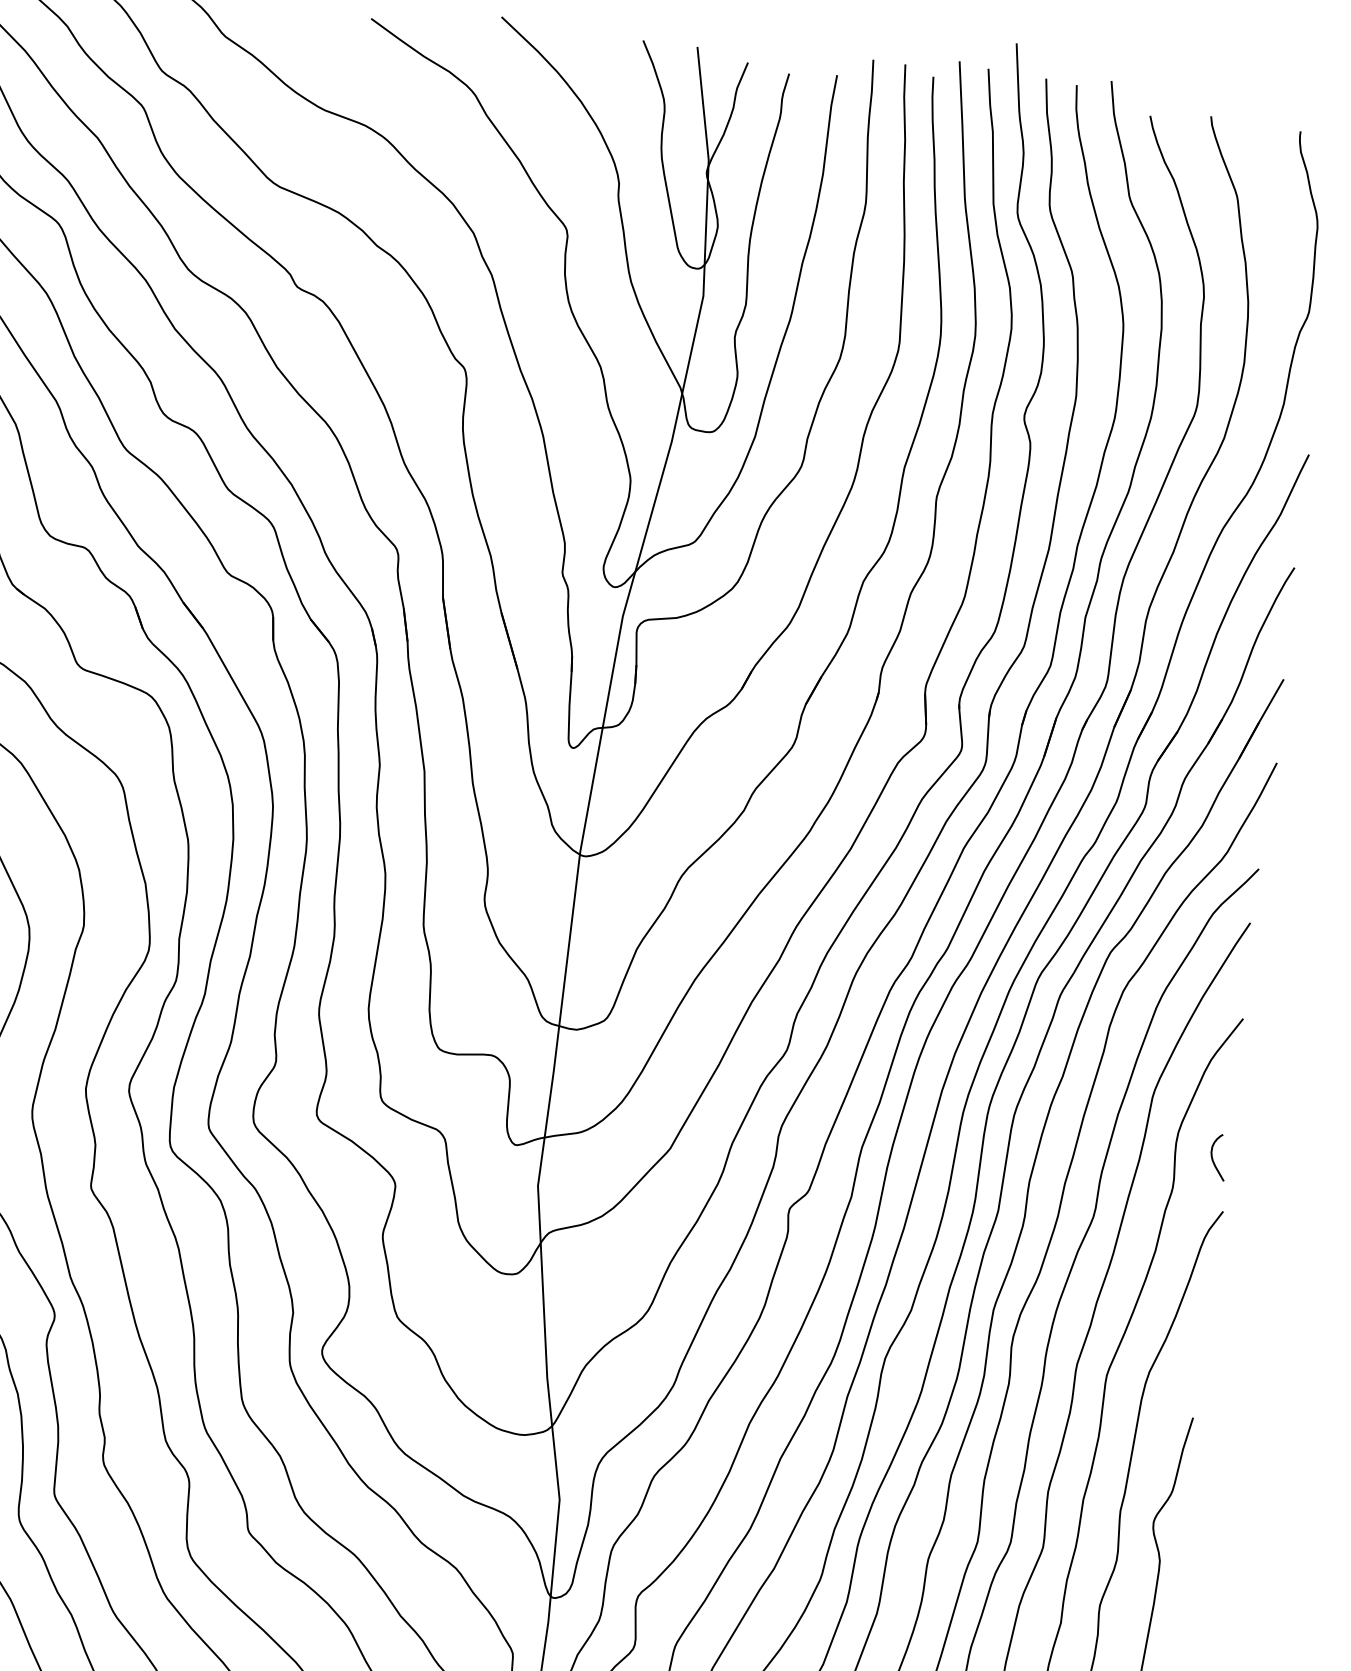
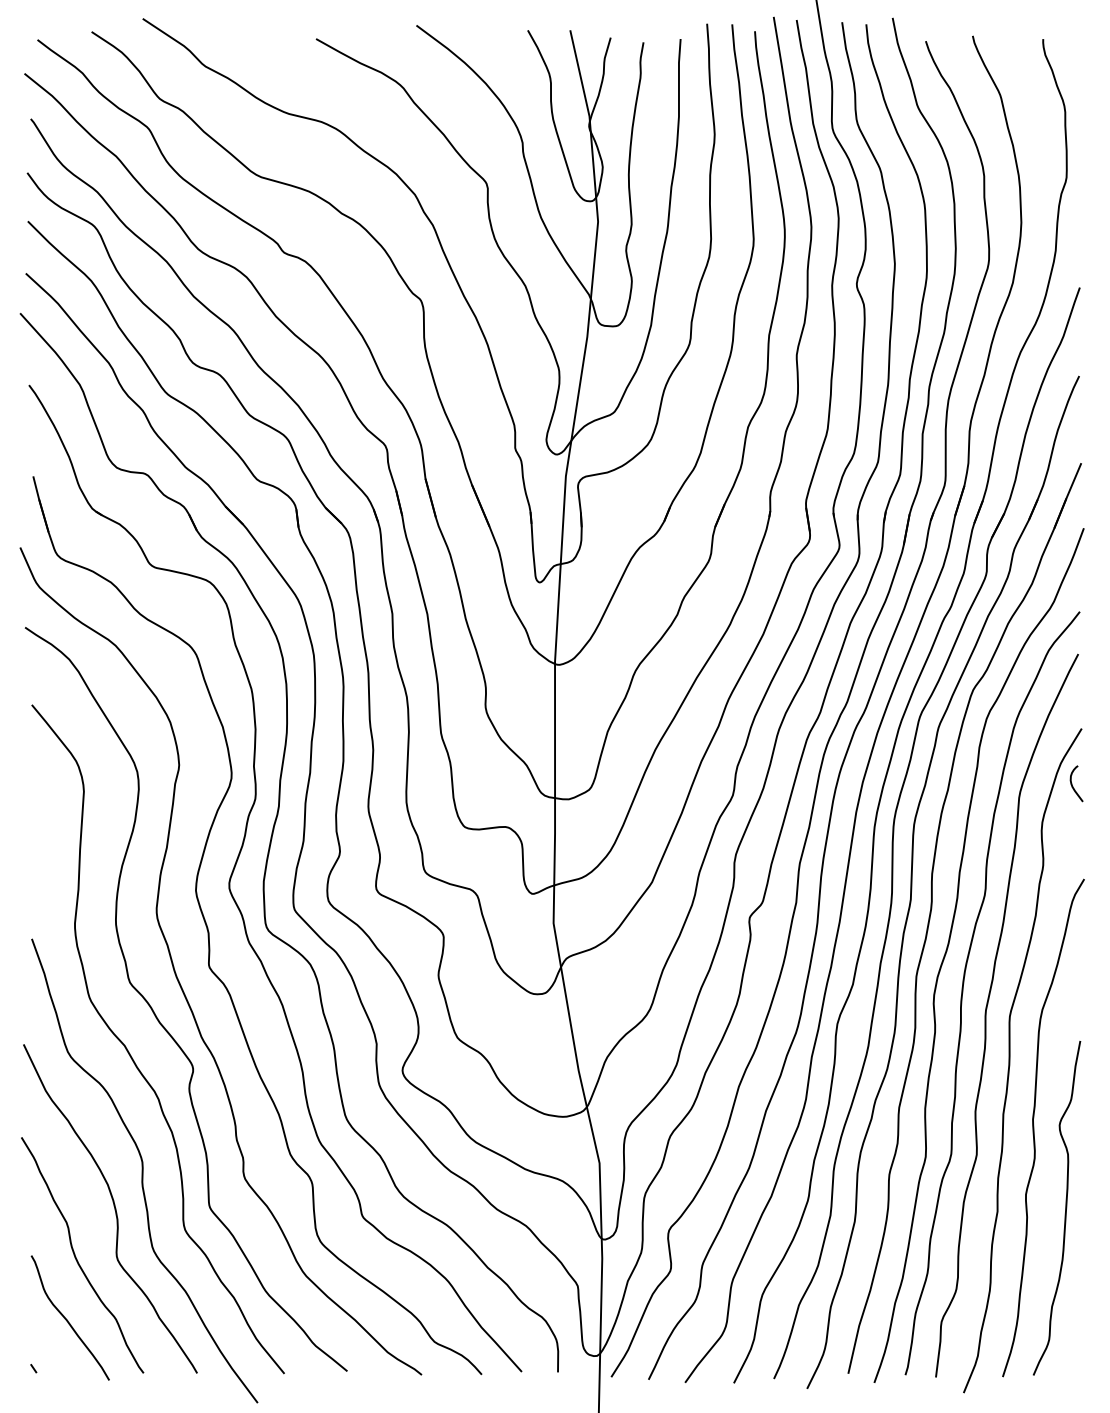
curve: (1213, 1156) -> (1072, 783), moved

